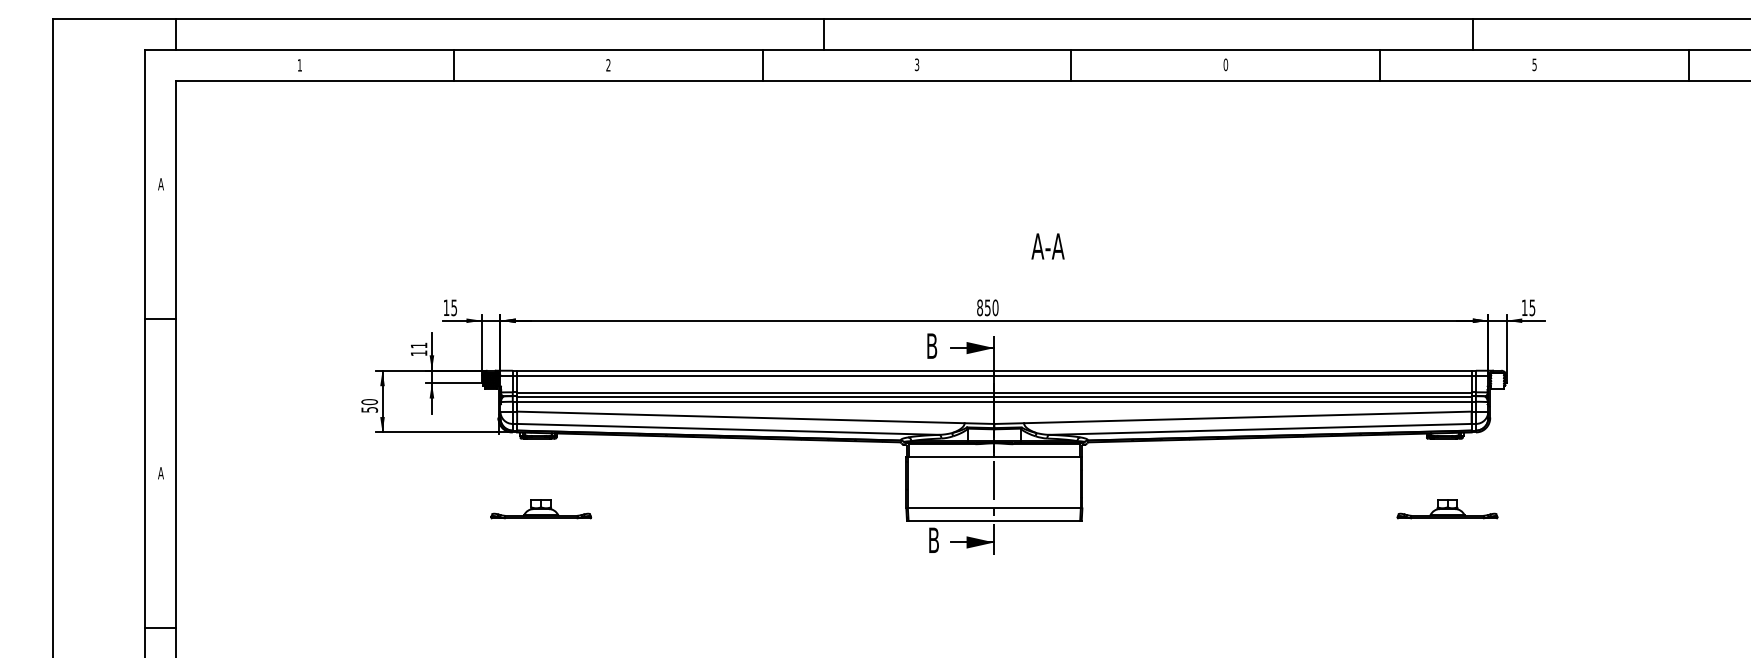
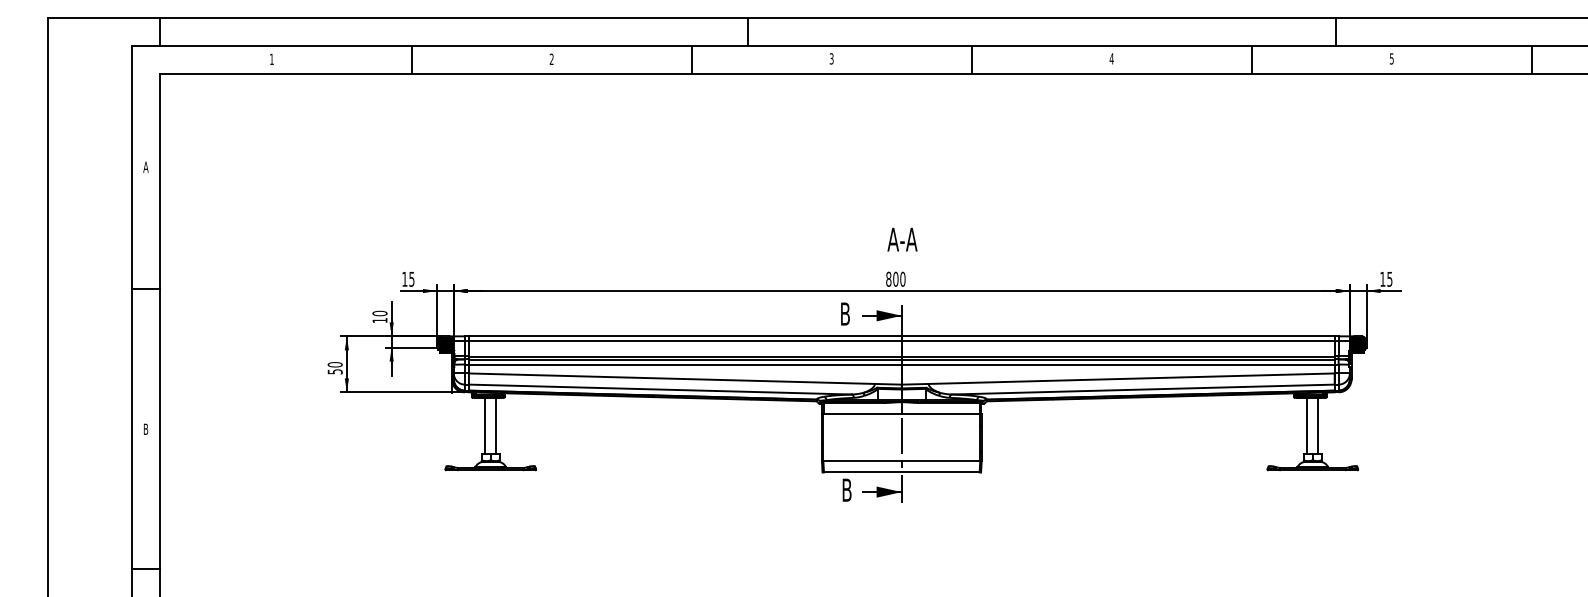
text: (1225, 64) -> (1111, 58), 0 -> 4
text: (1048, 246) -> (902, 239), moved
text: (987, 306) -> (895, 278), 850 -> 800
text: (418, 345) -> (379, 313), 11 -> 10
hatch: (1497, 380) -> (1358, 345), added
line: (535, 469) -> (485, 425), added
line: (547, 469) -> (496, 425), added
line: (1441, 469) -> (1307, 425), added
line: (1453, 469) -> (1318, 425), added
text: (160, 472) -> (145, 428), A -> B

